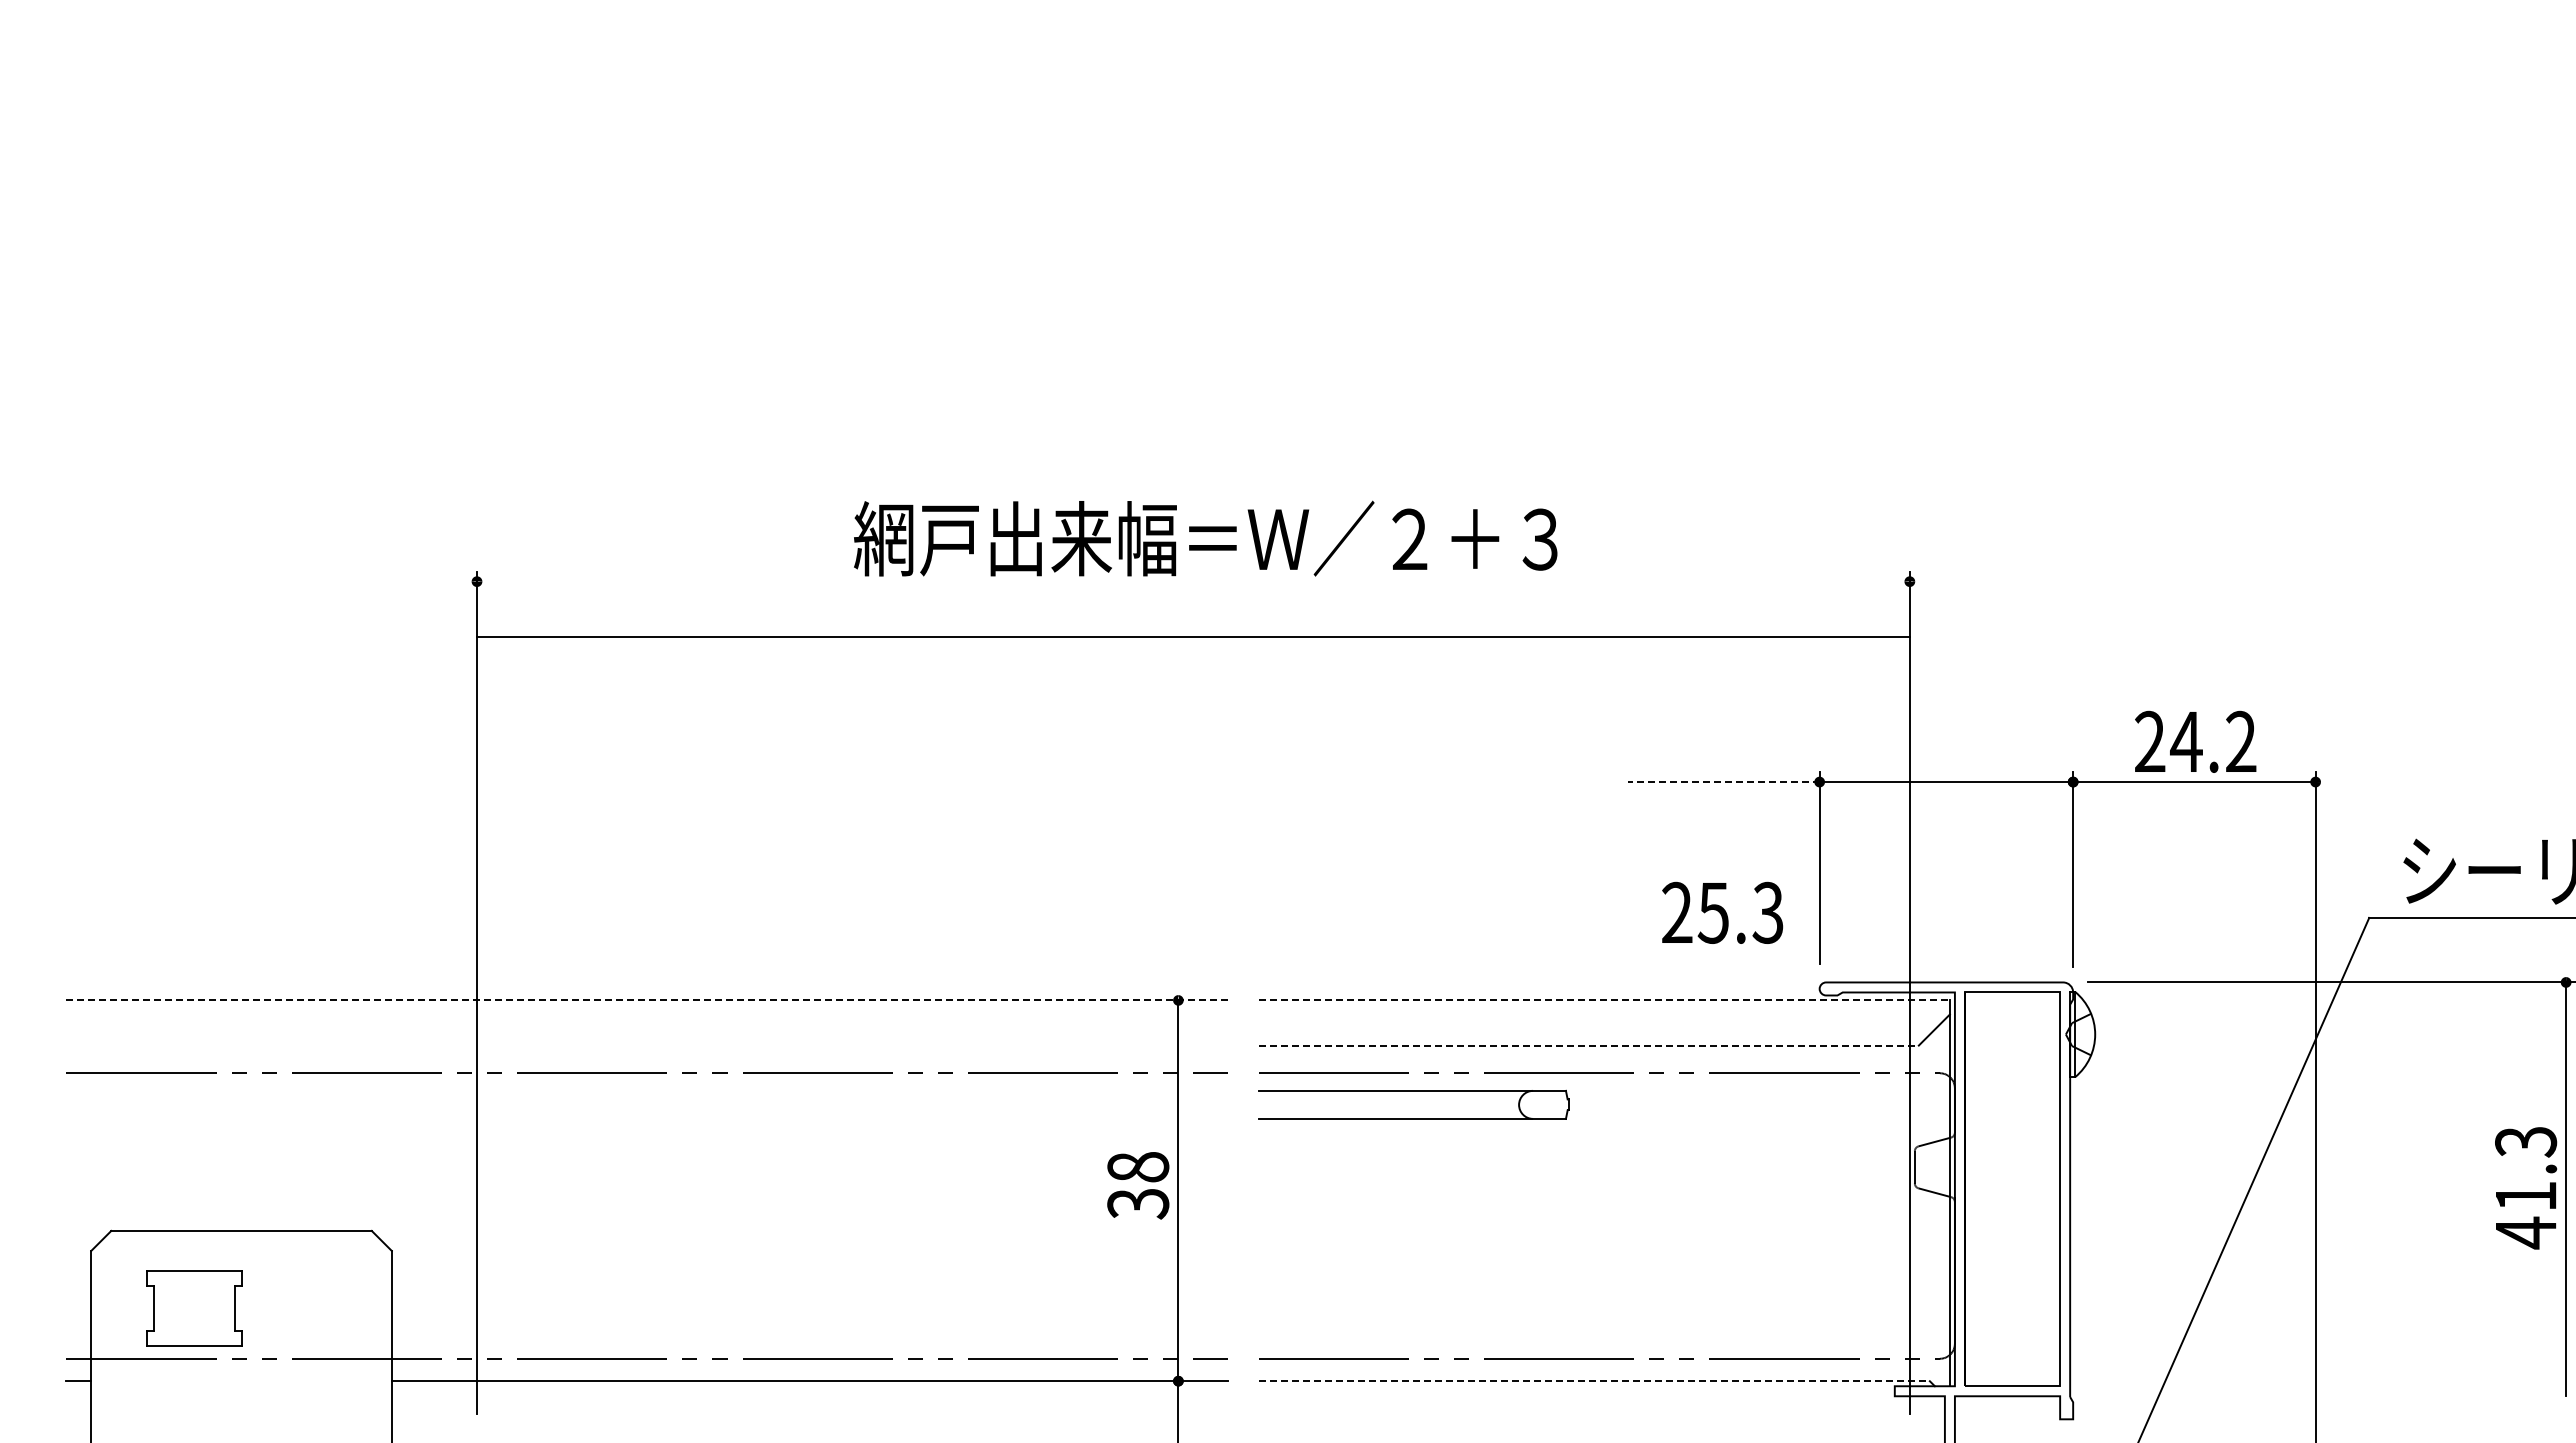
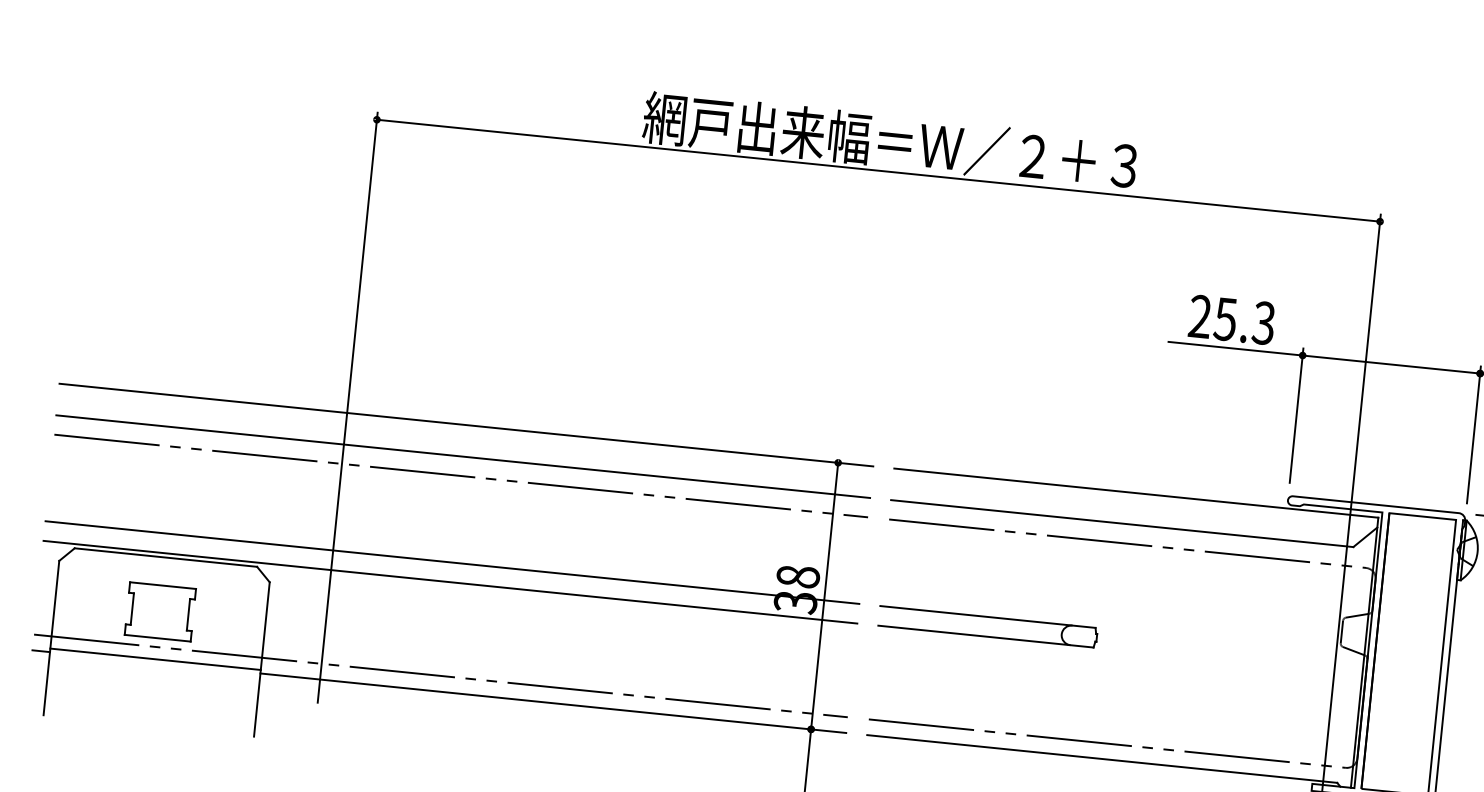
line: (1193, 636) -> (878, 170), moved
line: (1723, 782) -> (1235, 349), dashed -> solid
text: (1722, 912) -> (1231, 319), moved
line: (647, 1000) -> (466, 425), dashed -> solid
line: (1604, 1000) -> (1136, 493), dashed -> solid
line: (647, 1045) -> (463, 456), added
line: (1589, 1045) -> (1122, 523), dashed -> solid
part: (1413, 1091) -> (988, 617), moved
line: (647, 1196) -> (452, 562), added
line: (647, 1224) -> (450, 581), added
part: (194, 1308) -> (160, 611), moved
line: (241, 1376) -> (155, 659), added
line: (1594, 1381) -> (1102, 759), dashed -> solid

